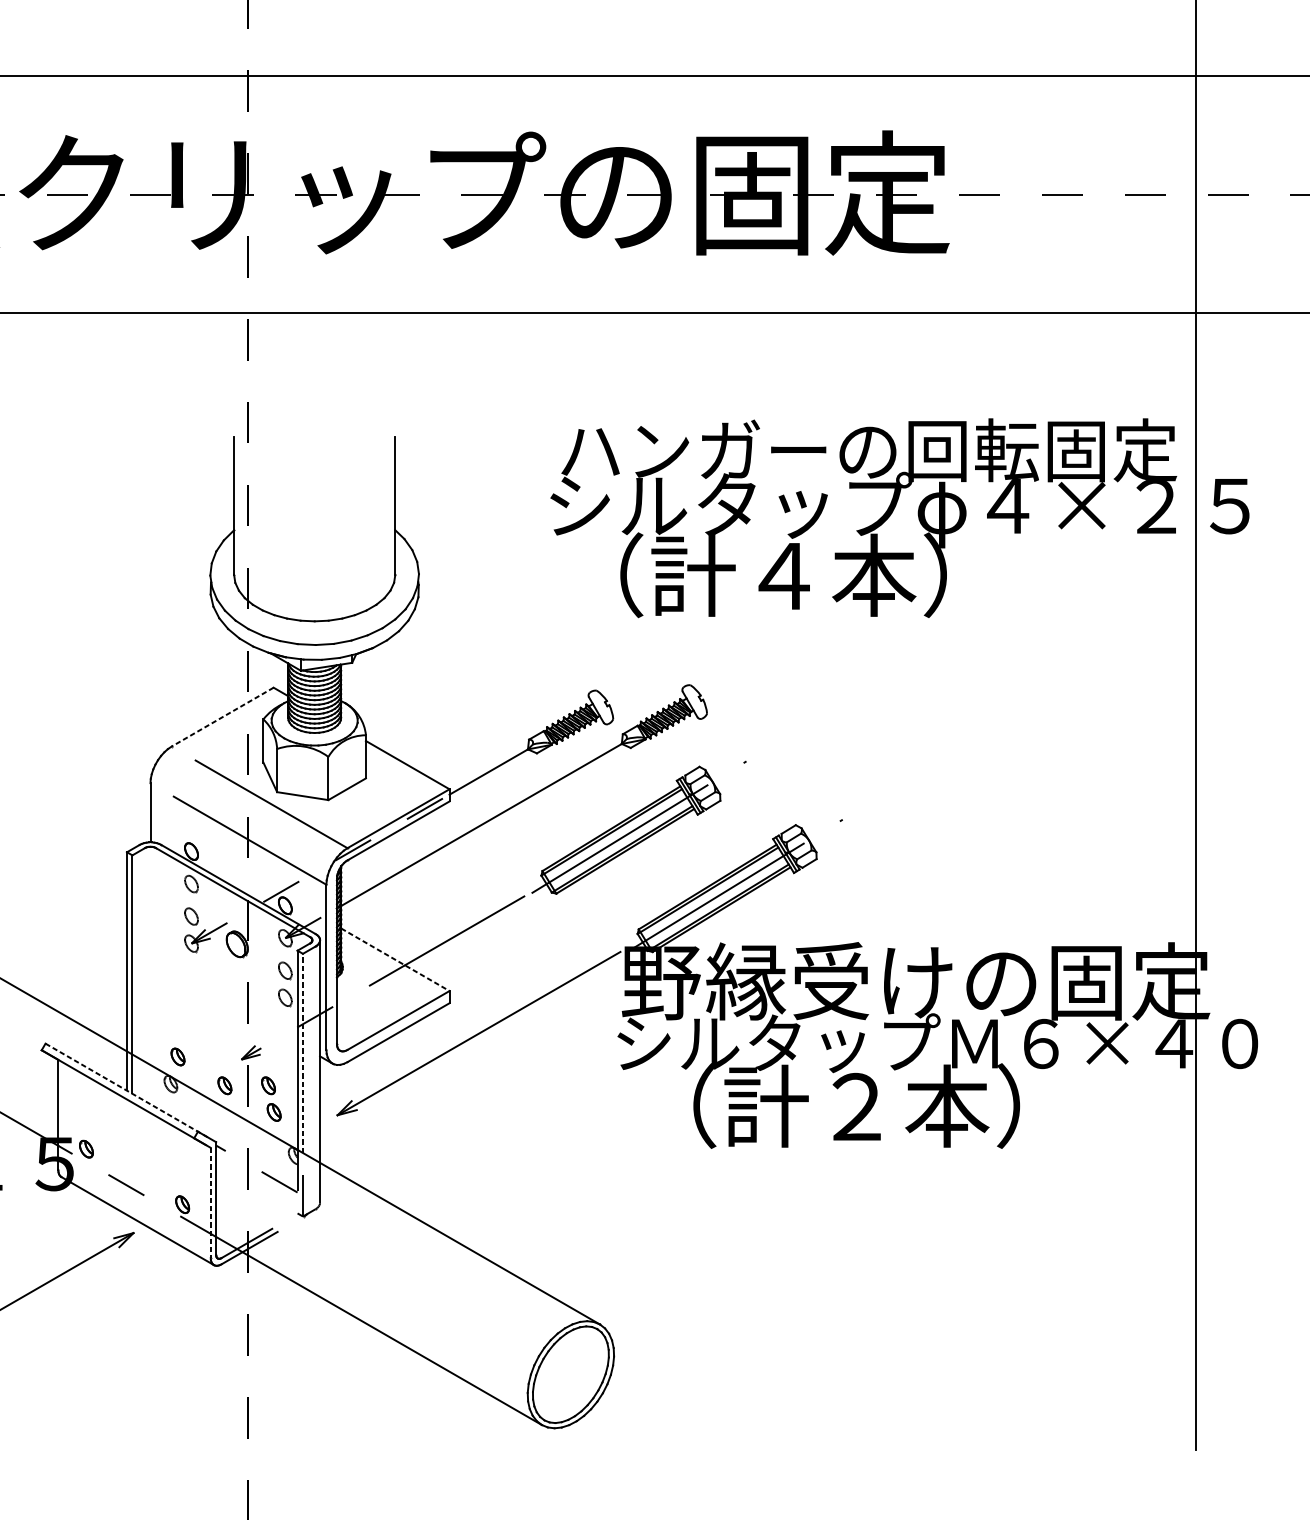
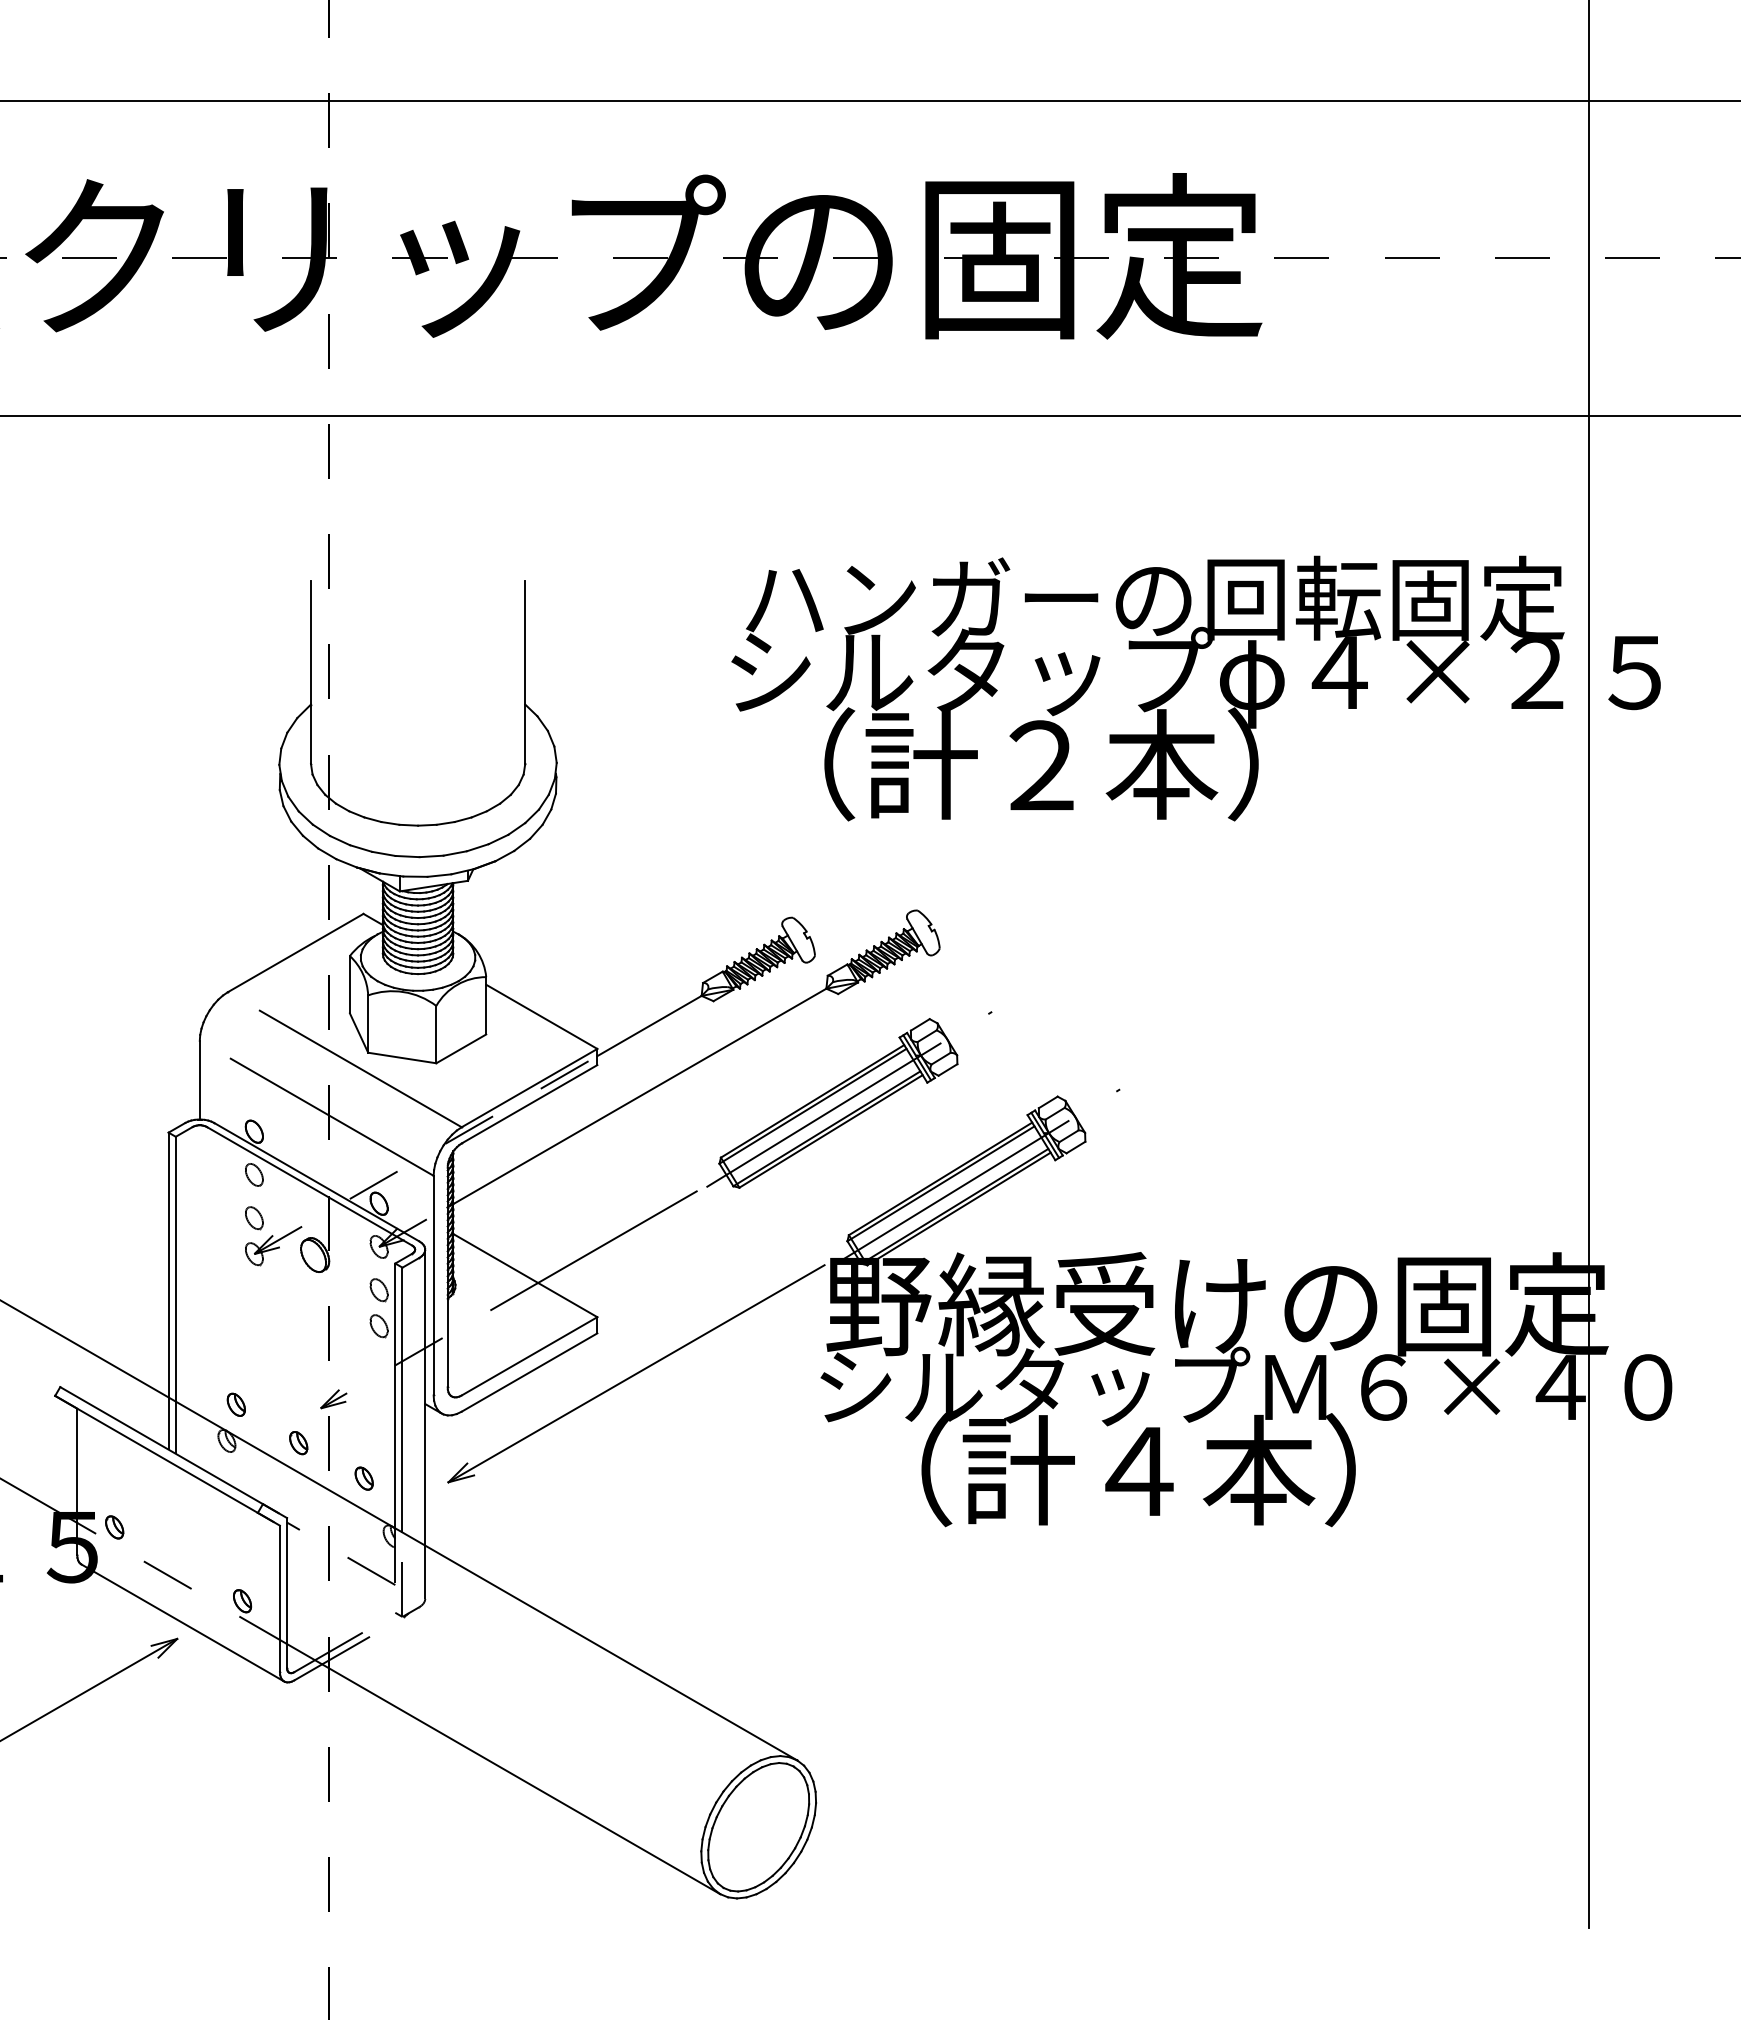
text: (784, 576) -> (1042, 765), （計４本） -> （計２本）
line: (222, 717) -> (295, 953), dashed -> solid
line: (395, 959) -> (525, 1275), dashed -> solid
line: (302, 1052) -> (402, 1399), dashed -> solid
part: (268, 1086) -> (356, 1443), removed
line: (127, 1091) -> (169, 1450), dashed -> solid
text: (857, 1106) -> (1139, 1470), （計２本） -> （計４本）
line: (210, 1203) -> (279, 1599), dashed -> solid

